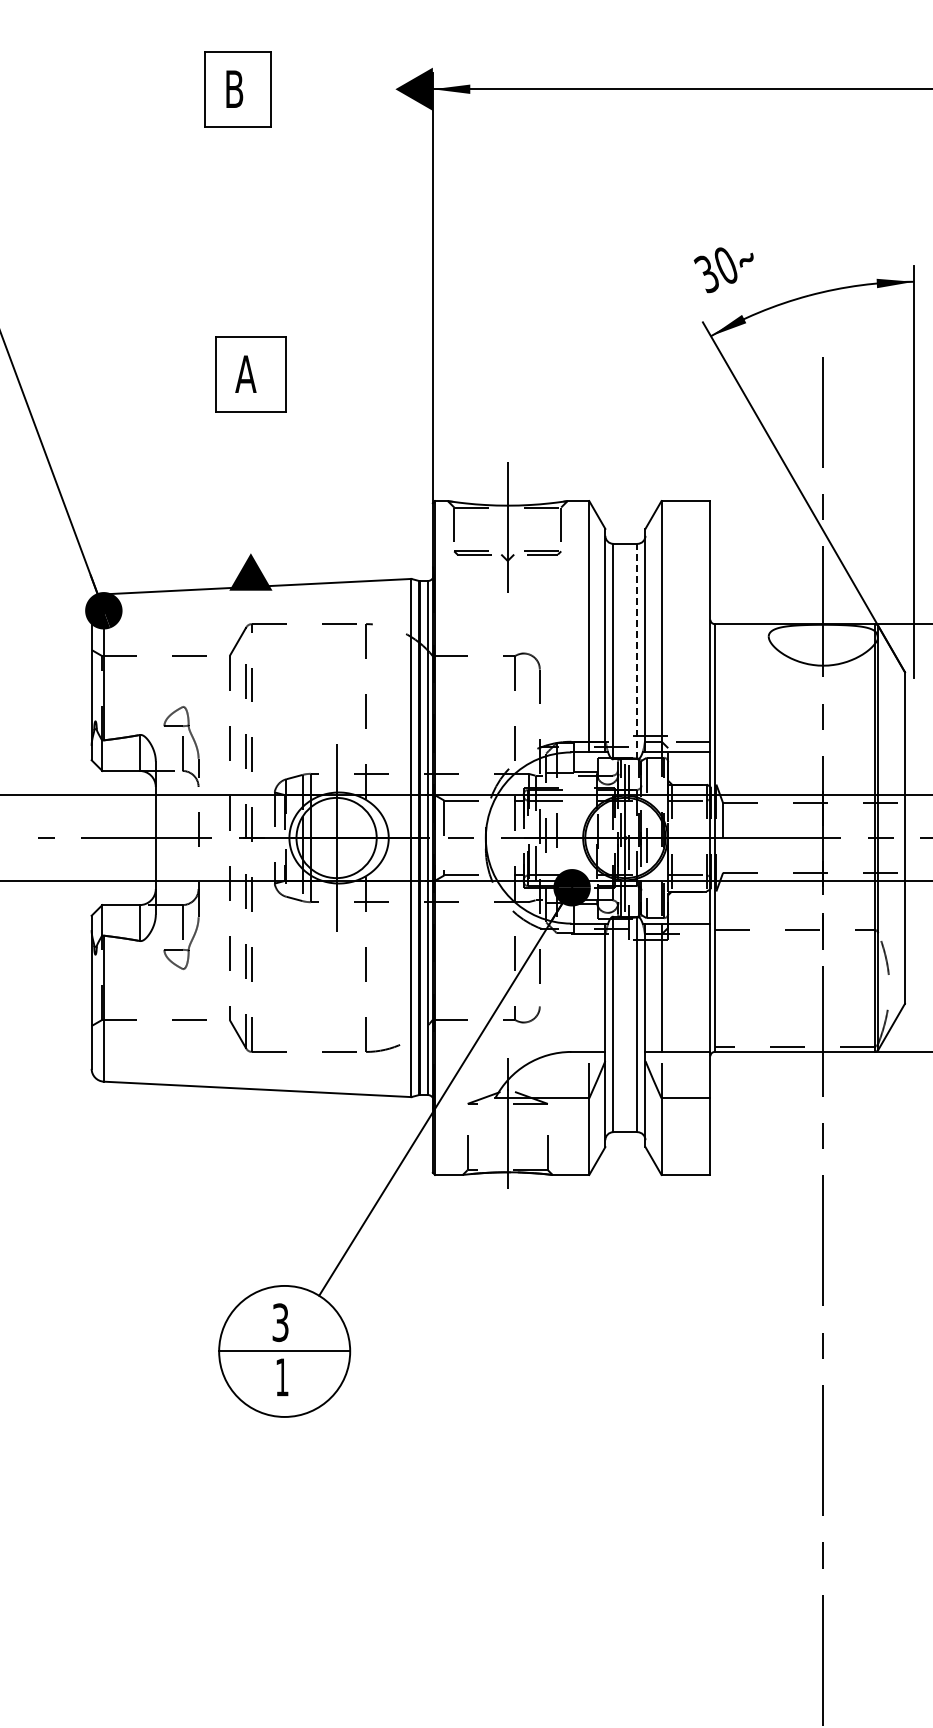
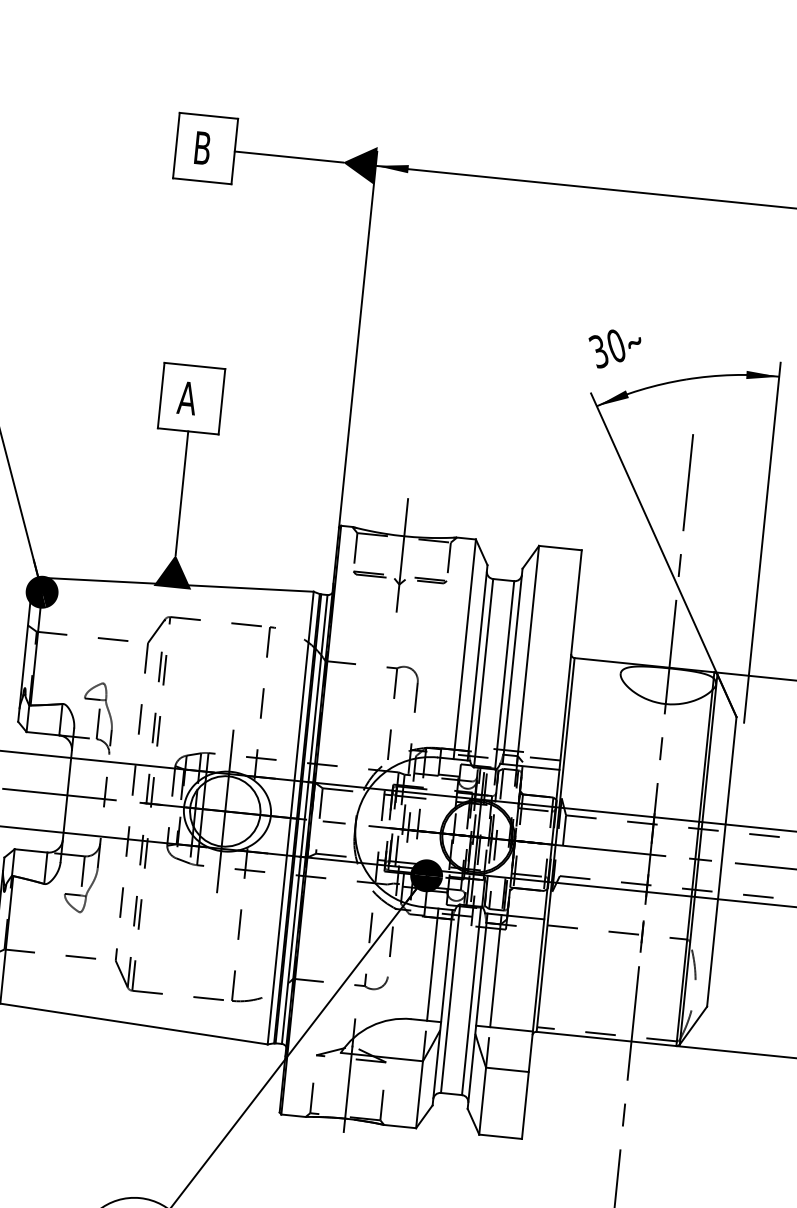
line: (333, 89) -> (289, 157), added
line: (250, 482) -> (181, 493), added
line: (637, 651) -> (504, 675), dashed -> solid
line: (589, 987) -> (432, 964), added

